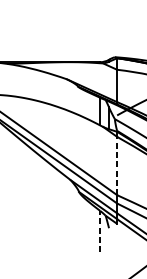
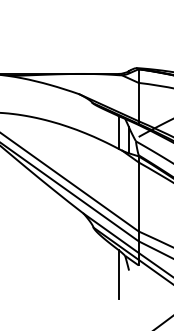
line: (116, 165) -> (138, 196), dashed -> solid
line: (100, 231) -> (118, 274), dashed -> solid

